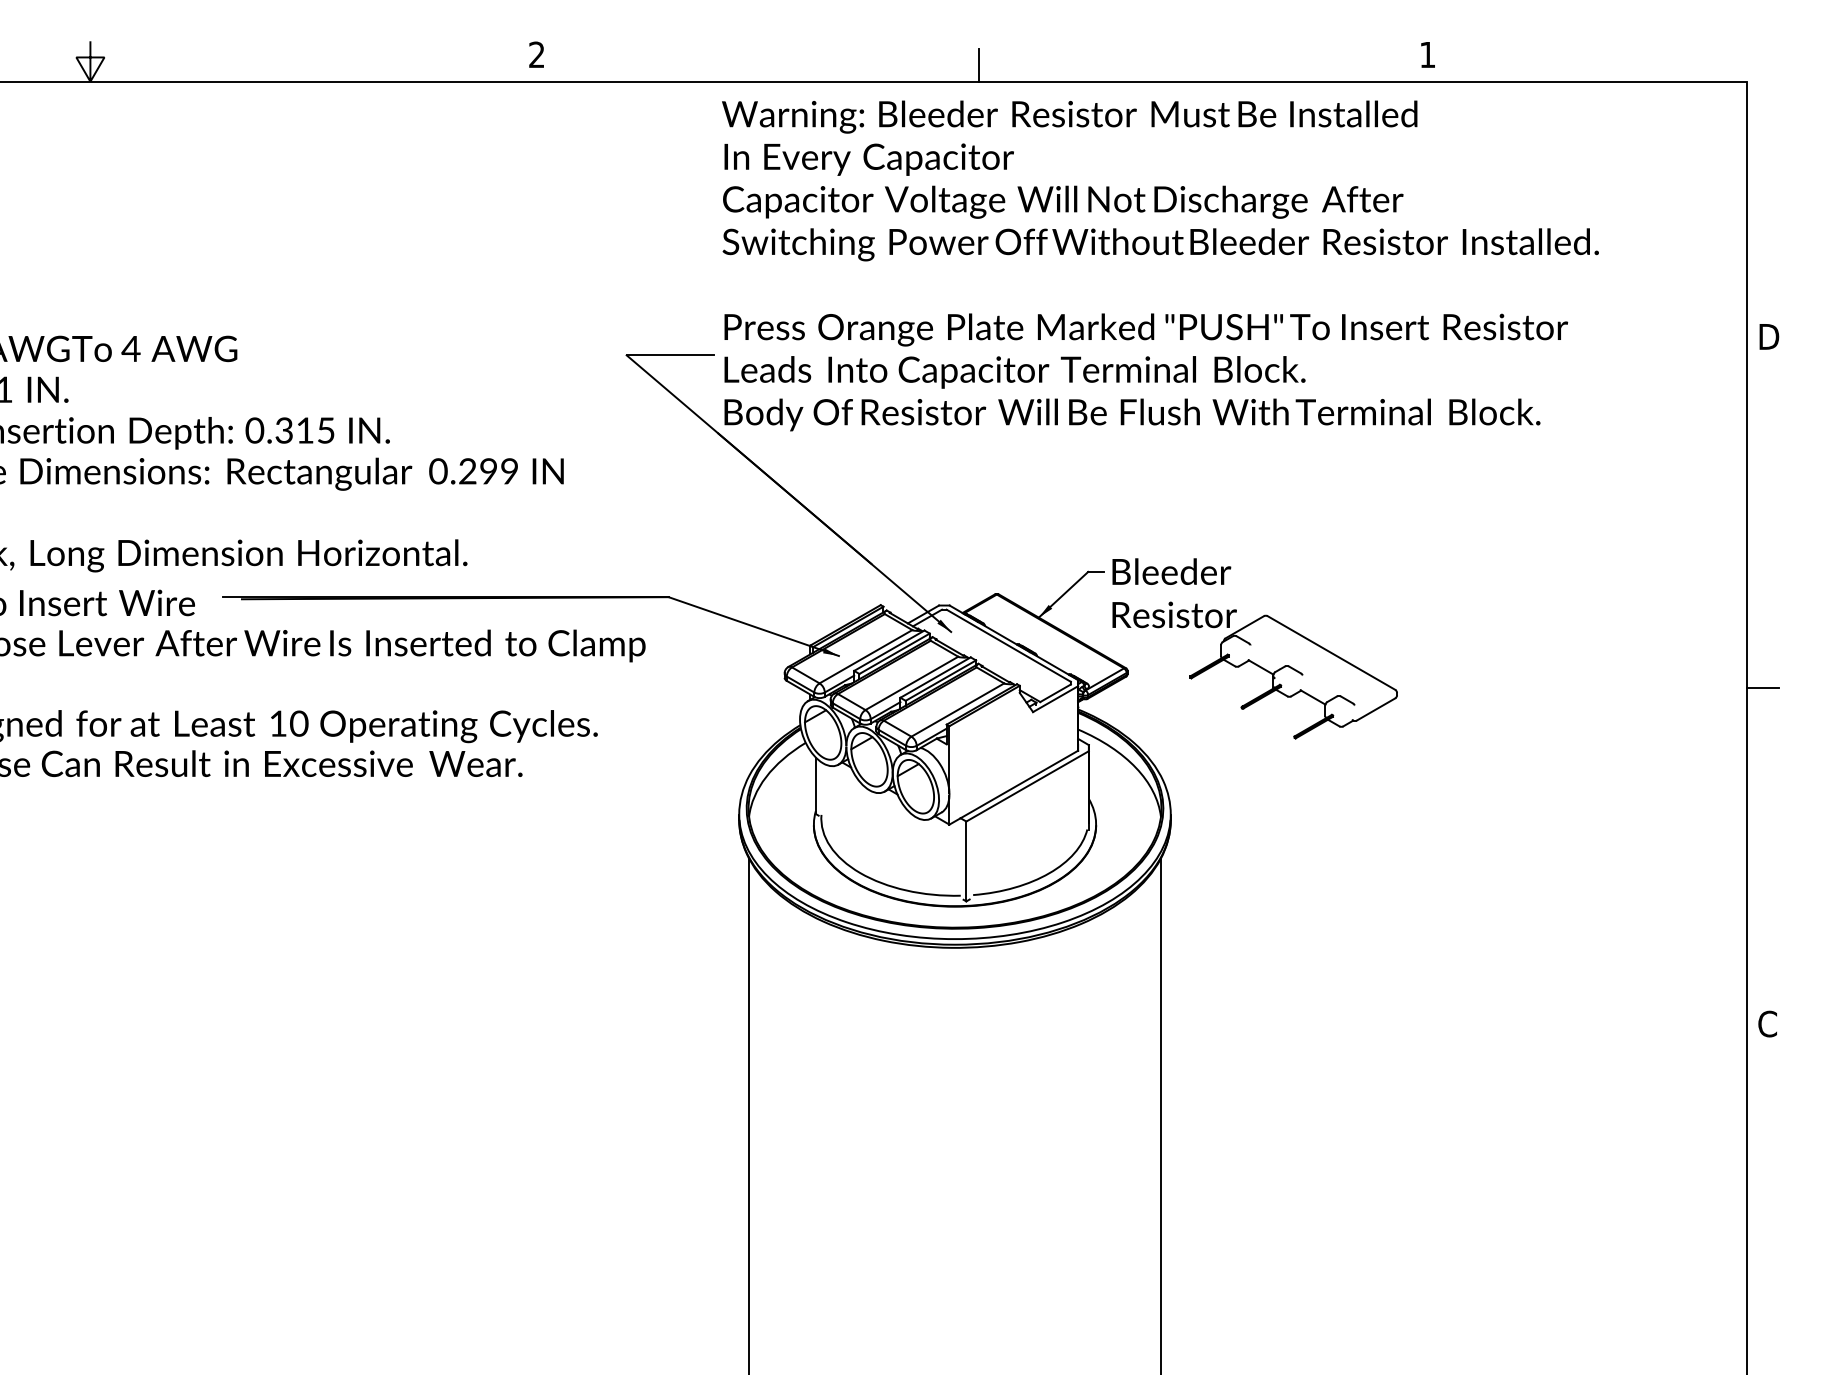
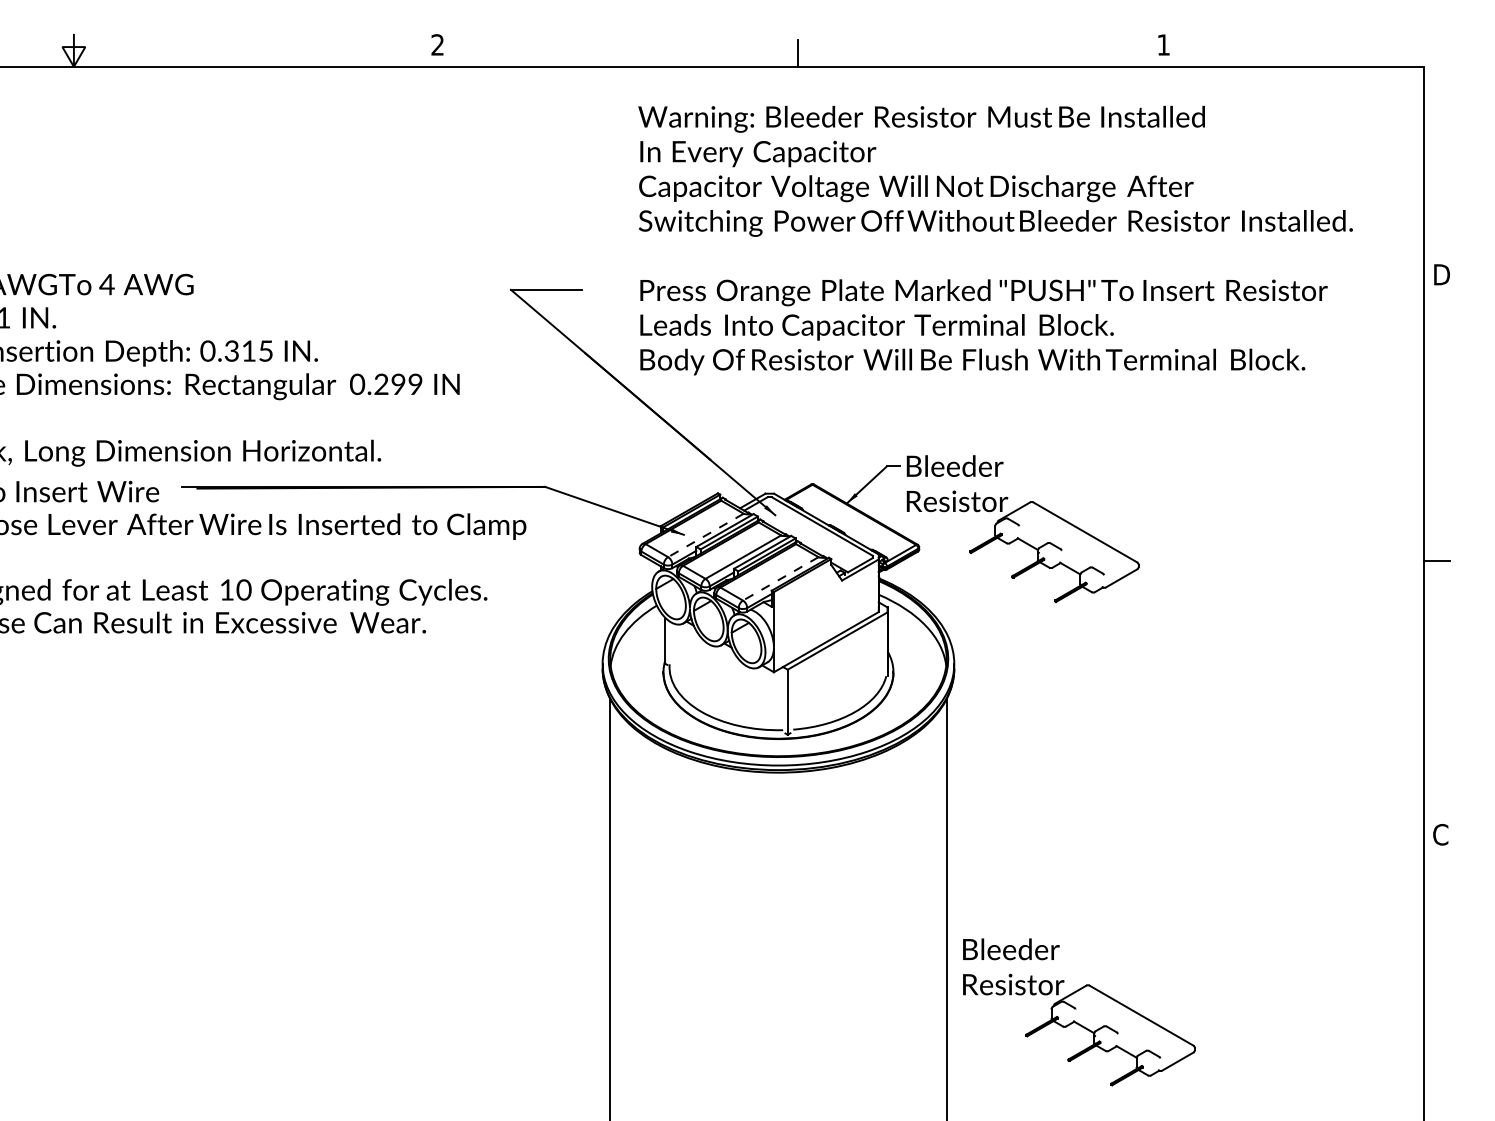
text: (1160, 265) -> (995, 240), moved
line: (865, 656) -> (705, 535), solid -> dashed
line: (957, 710) -> (780, 579), solid -> dashed
part: (1323, 1241) -> (1078, 1011), added

